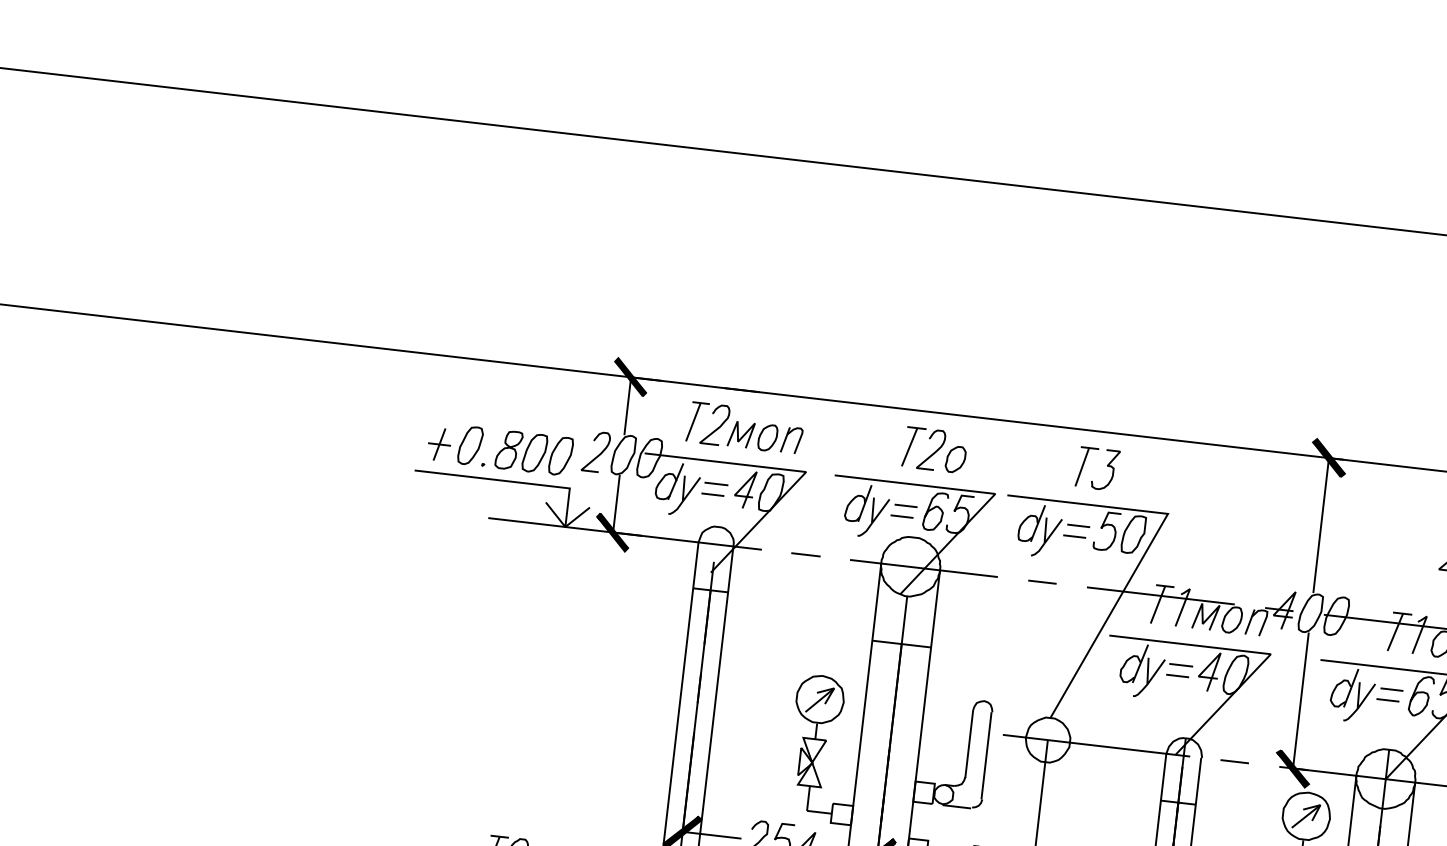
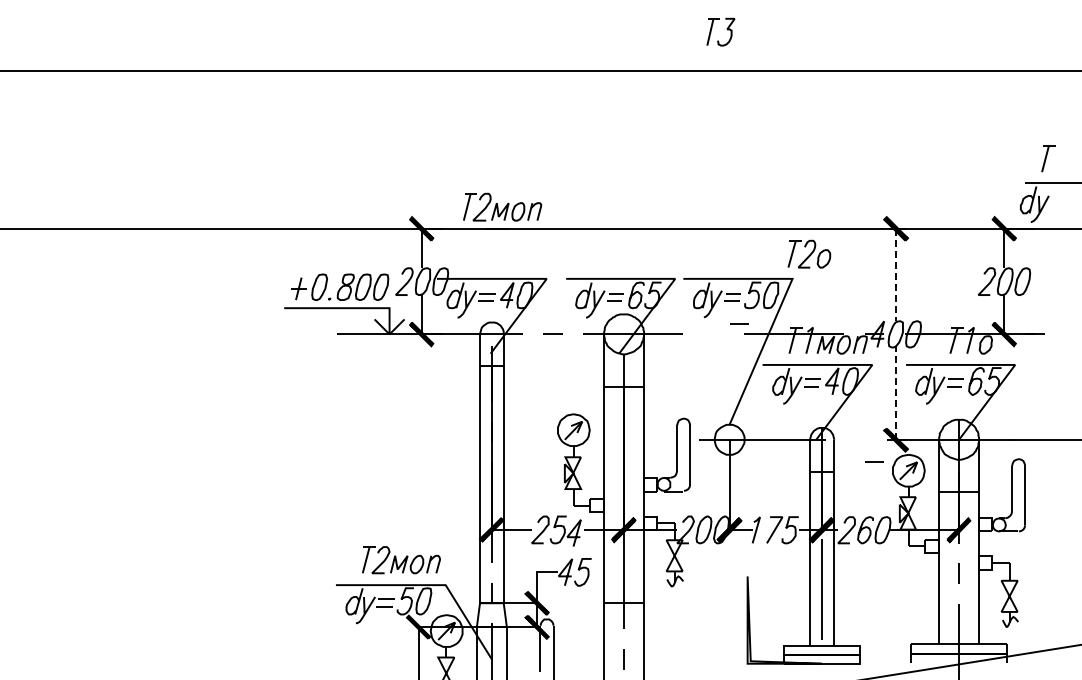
part: (745, 427) -> (502, 206), moved
part: (935, 449) -> (809, 253), moved
part: (1106, 465) -> (726, 29), moved
line: (1321, 525) -> (896, 274), solid -> dashed
line: (1042, 580) -> (739, 323), moved
line: (1301, 700) -> (896, 393), solid -> dashed
line: (1234, 761) -> (874, 461), moved

